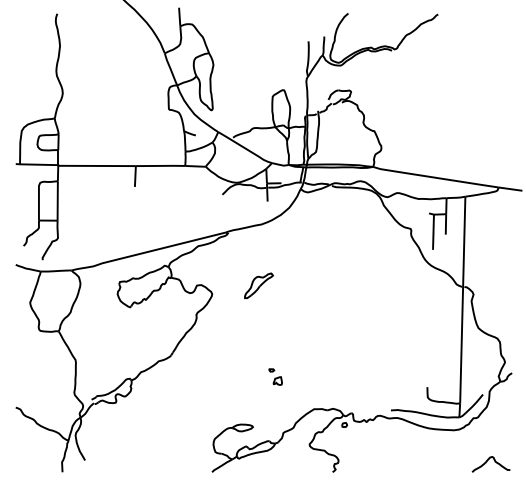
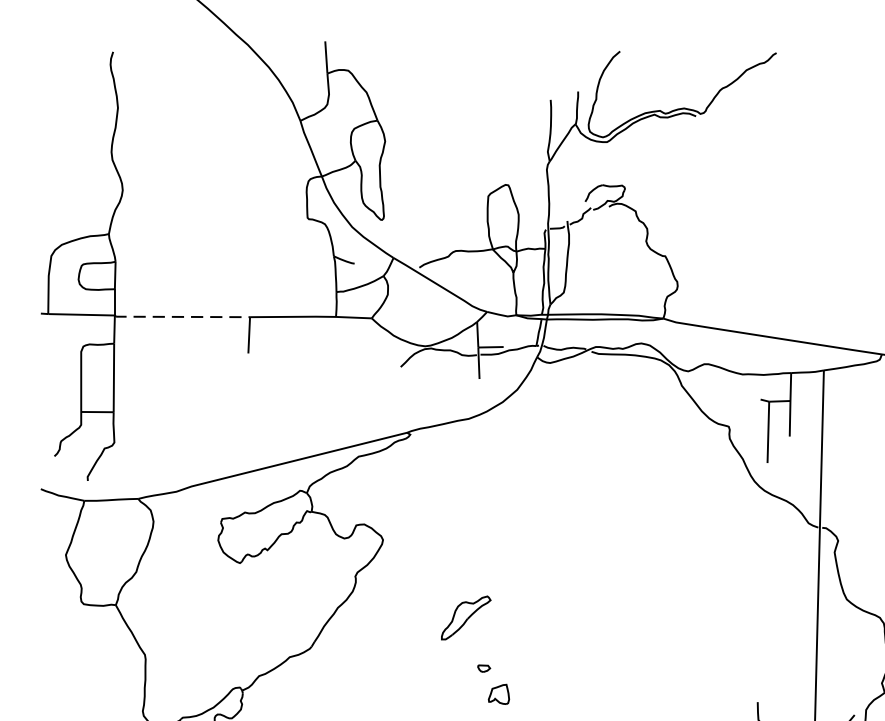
line: (96, 165) -> (181, 316), solid -> dashed
part: (258, 285) -> (465, 617), moved
part: (275, 376) -> (493, 683), size x1.4

